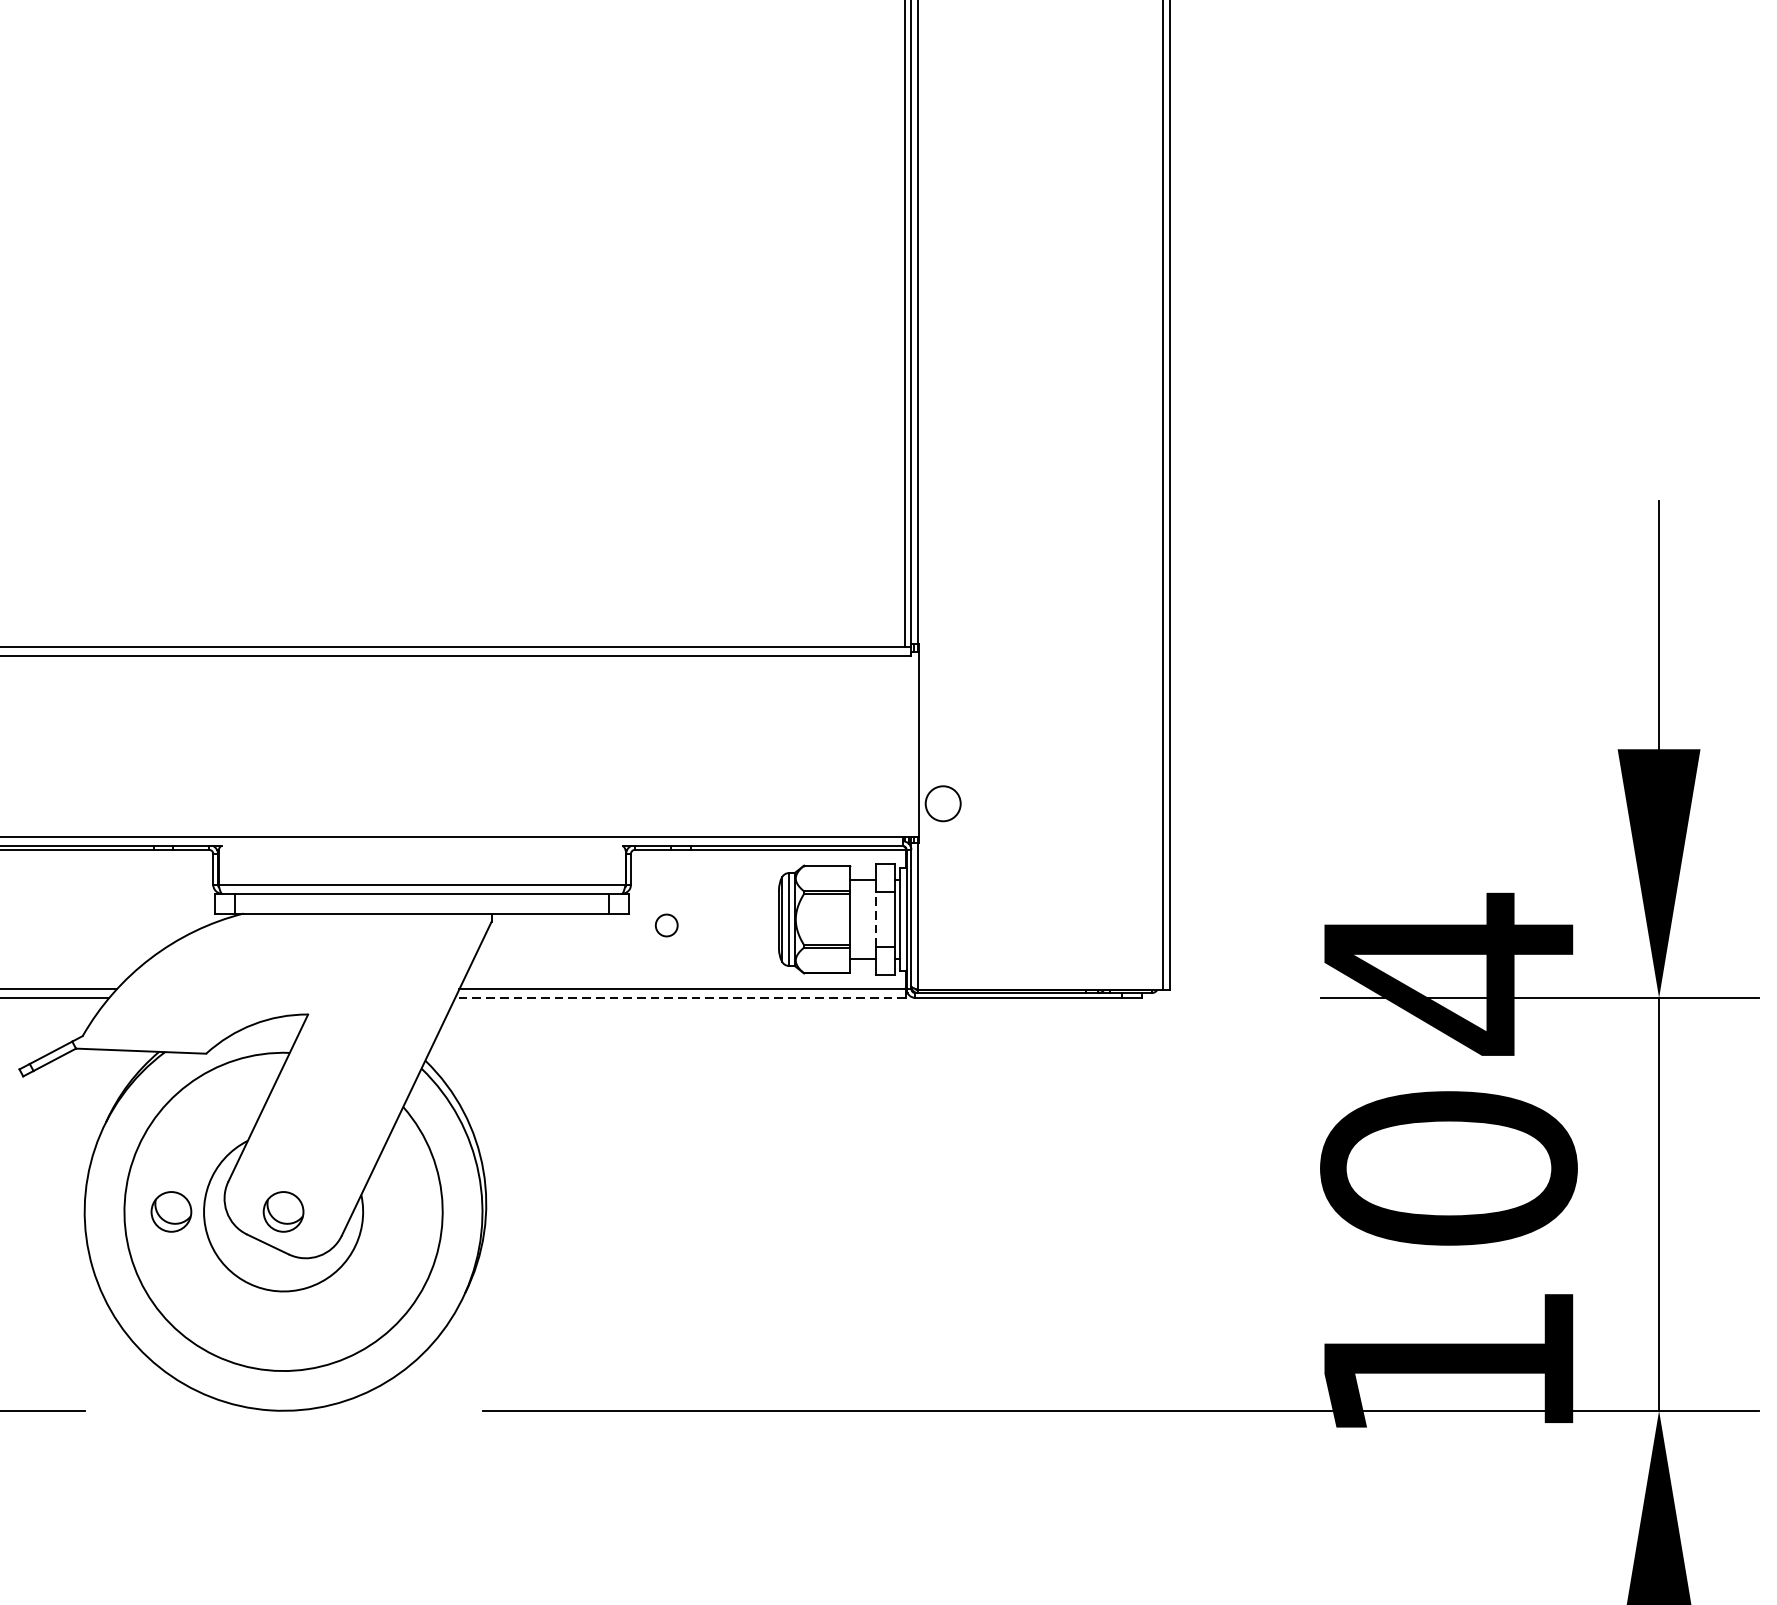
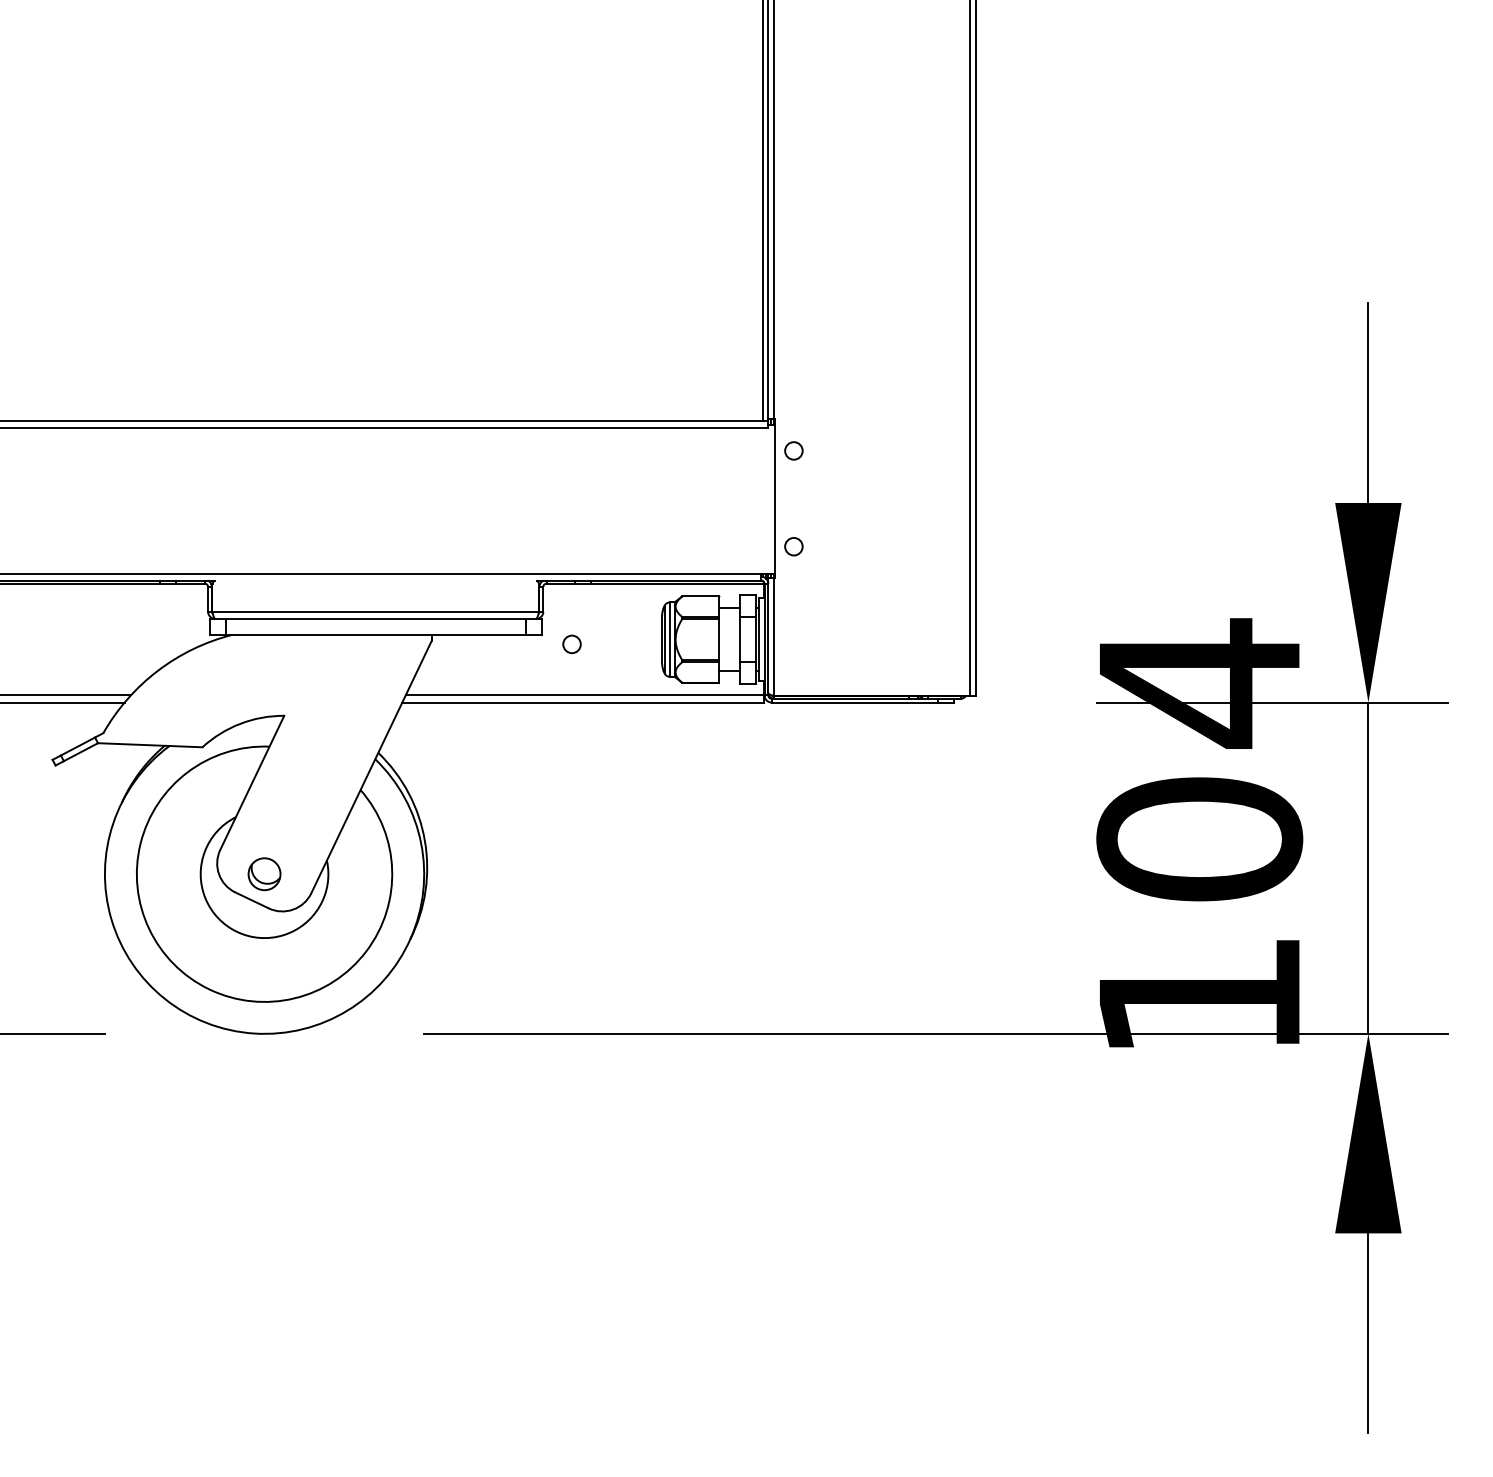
circle: (942, 683) -> (793, 450), added
circle: (942, 803) -> (793, 546), size x0.62
line: (875, 919) -> (739, 639), dashed -> solid
line: (681, 997) -> (583, 702), dashed -> solid
part: (171, 1212) -> (174, 874), removed

